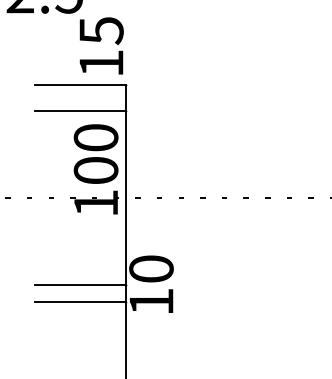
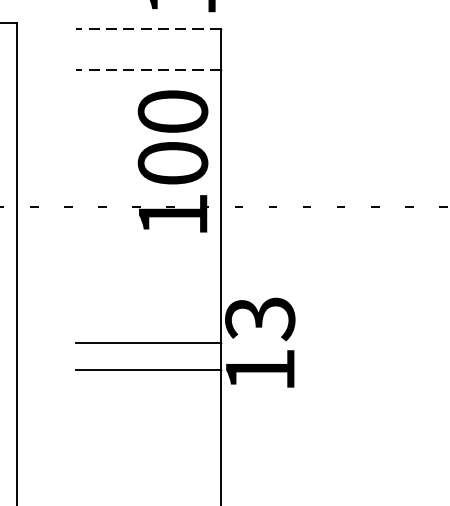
line: (80, 85) -> (148, 29), solid -> dashed
line: (80, 111) -> (148, 70), solid -> dashed
text: (151, 269) -> (260, 319), 10 -> 13

